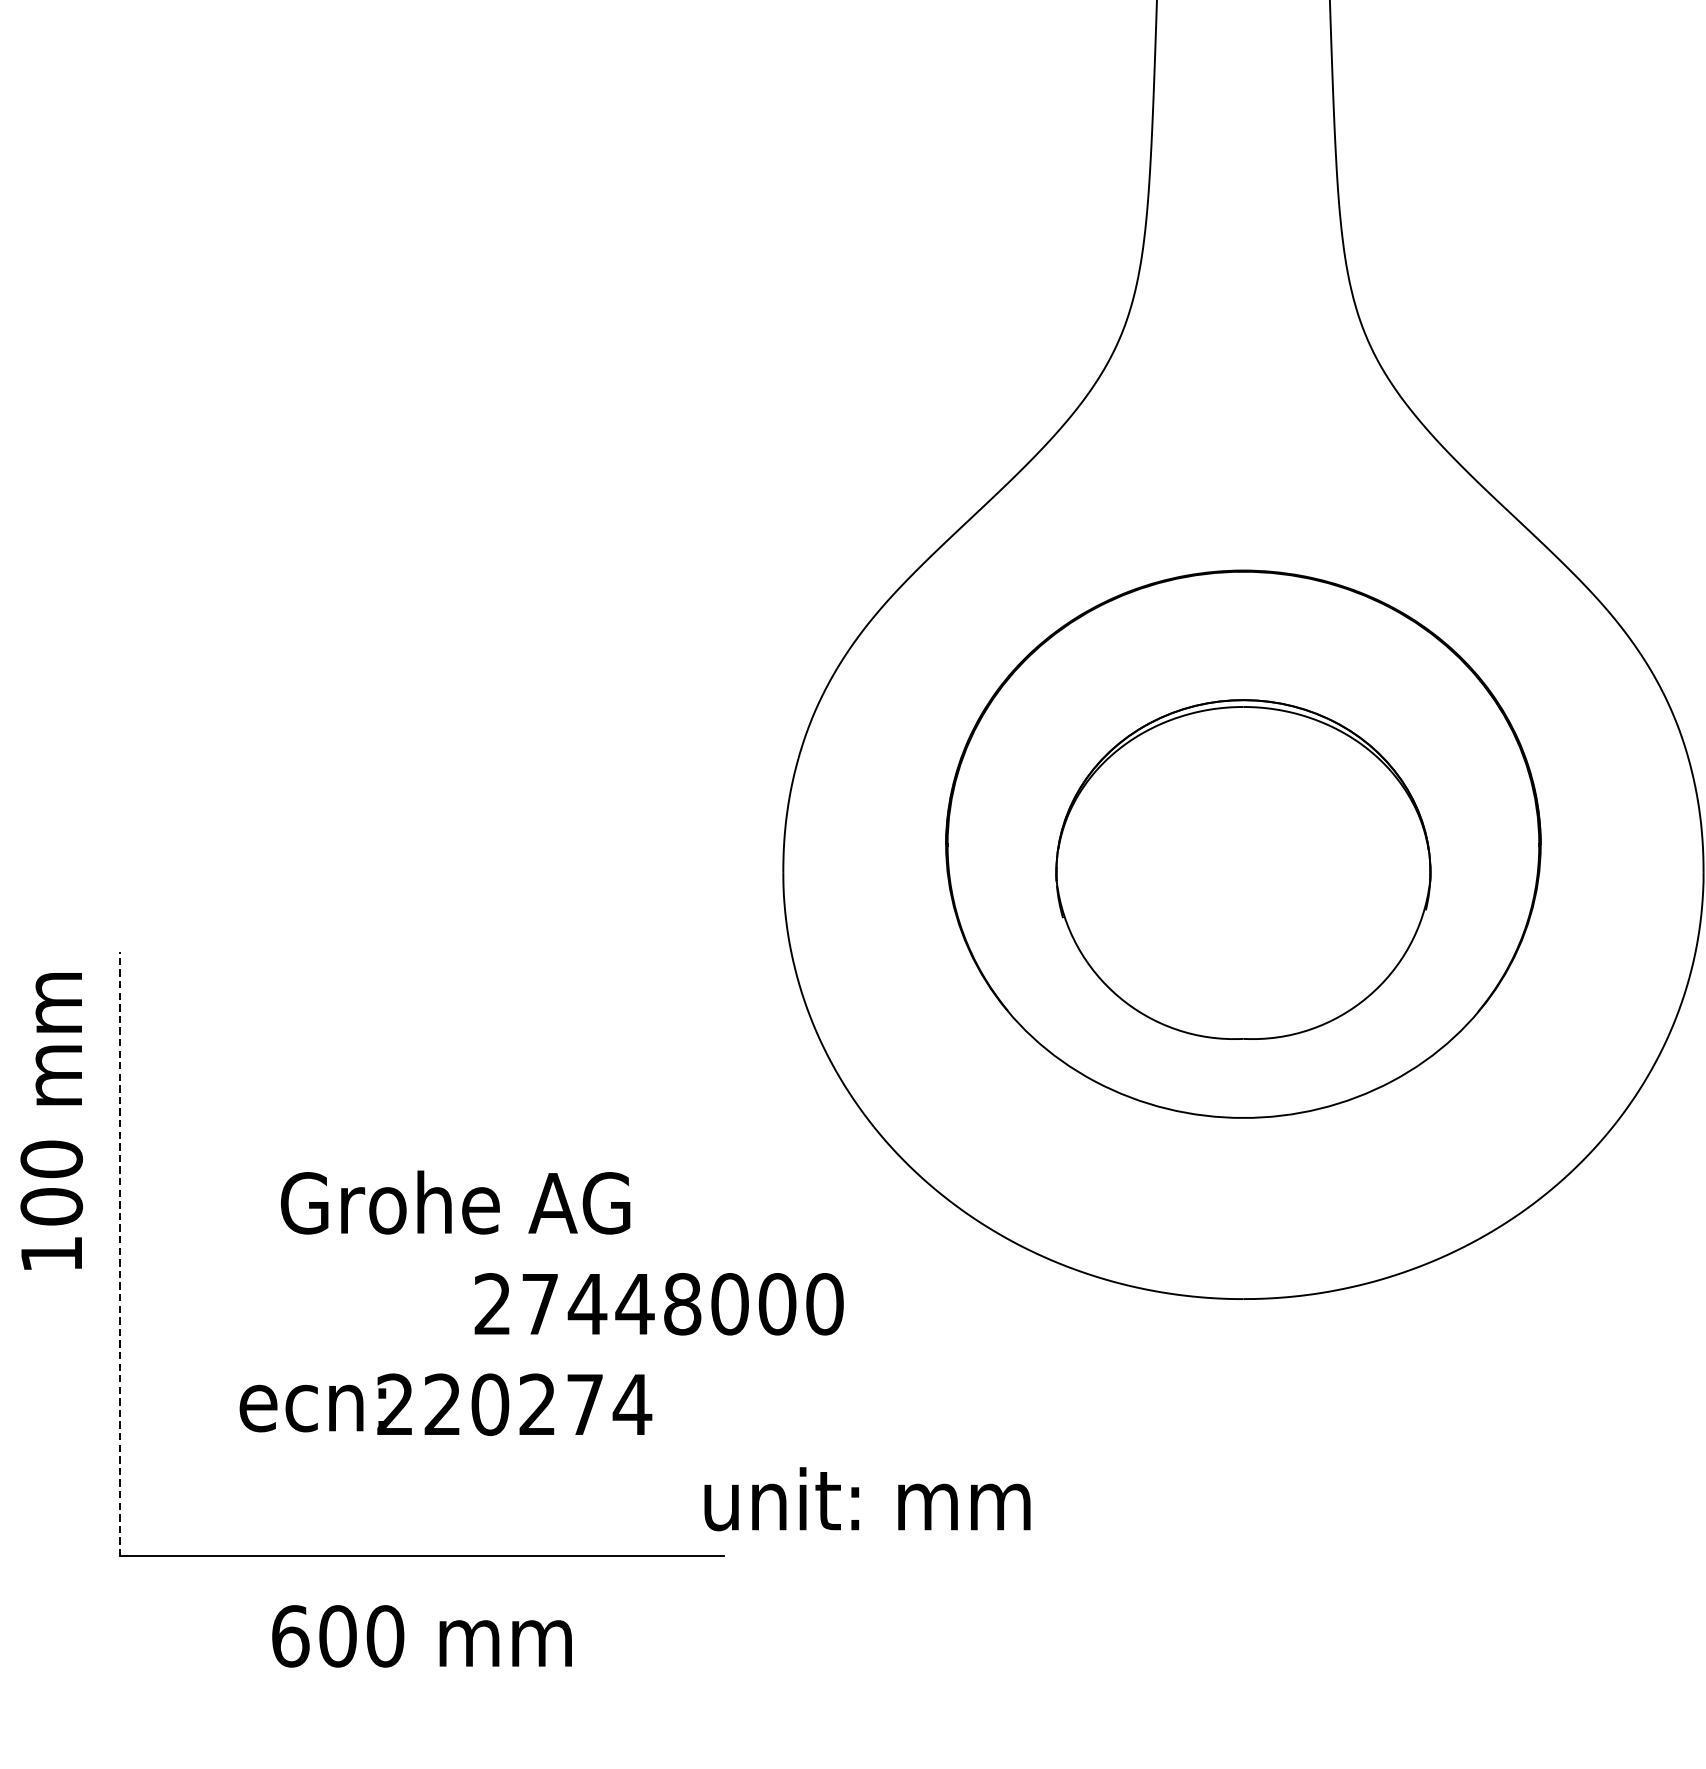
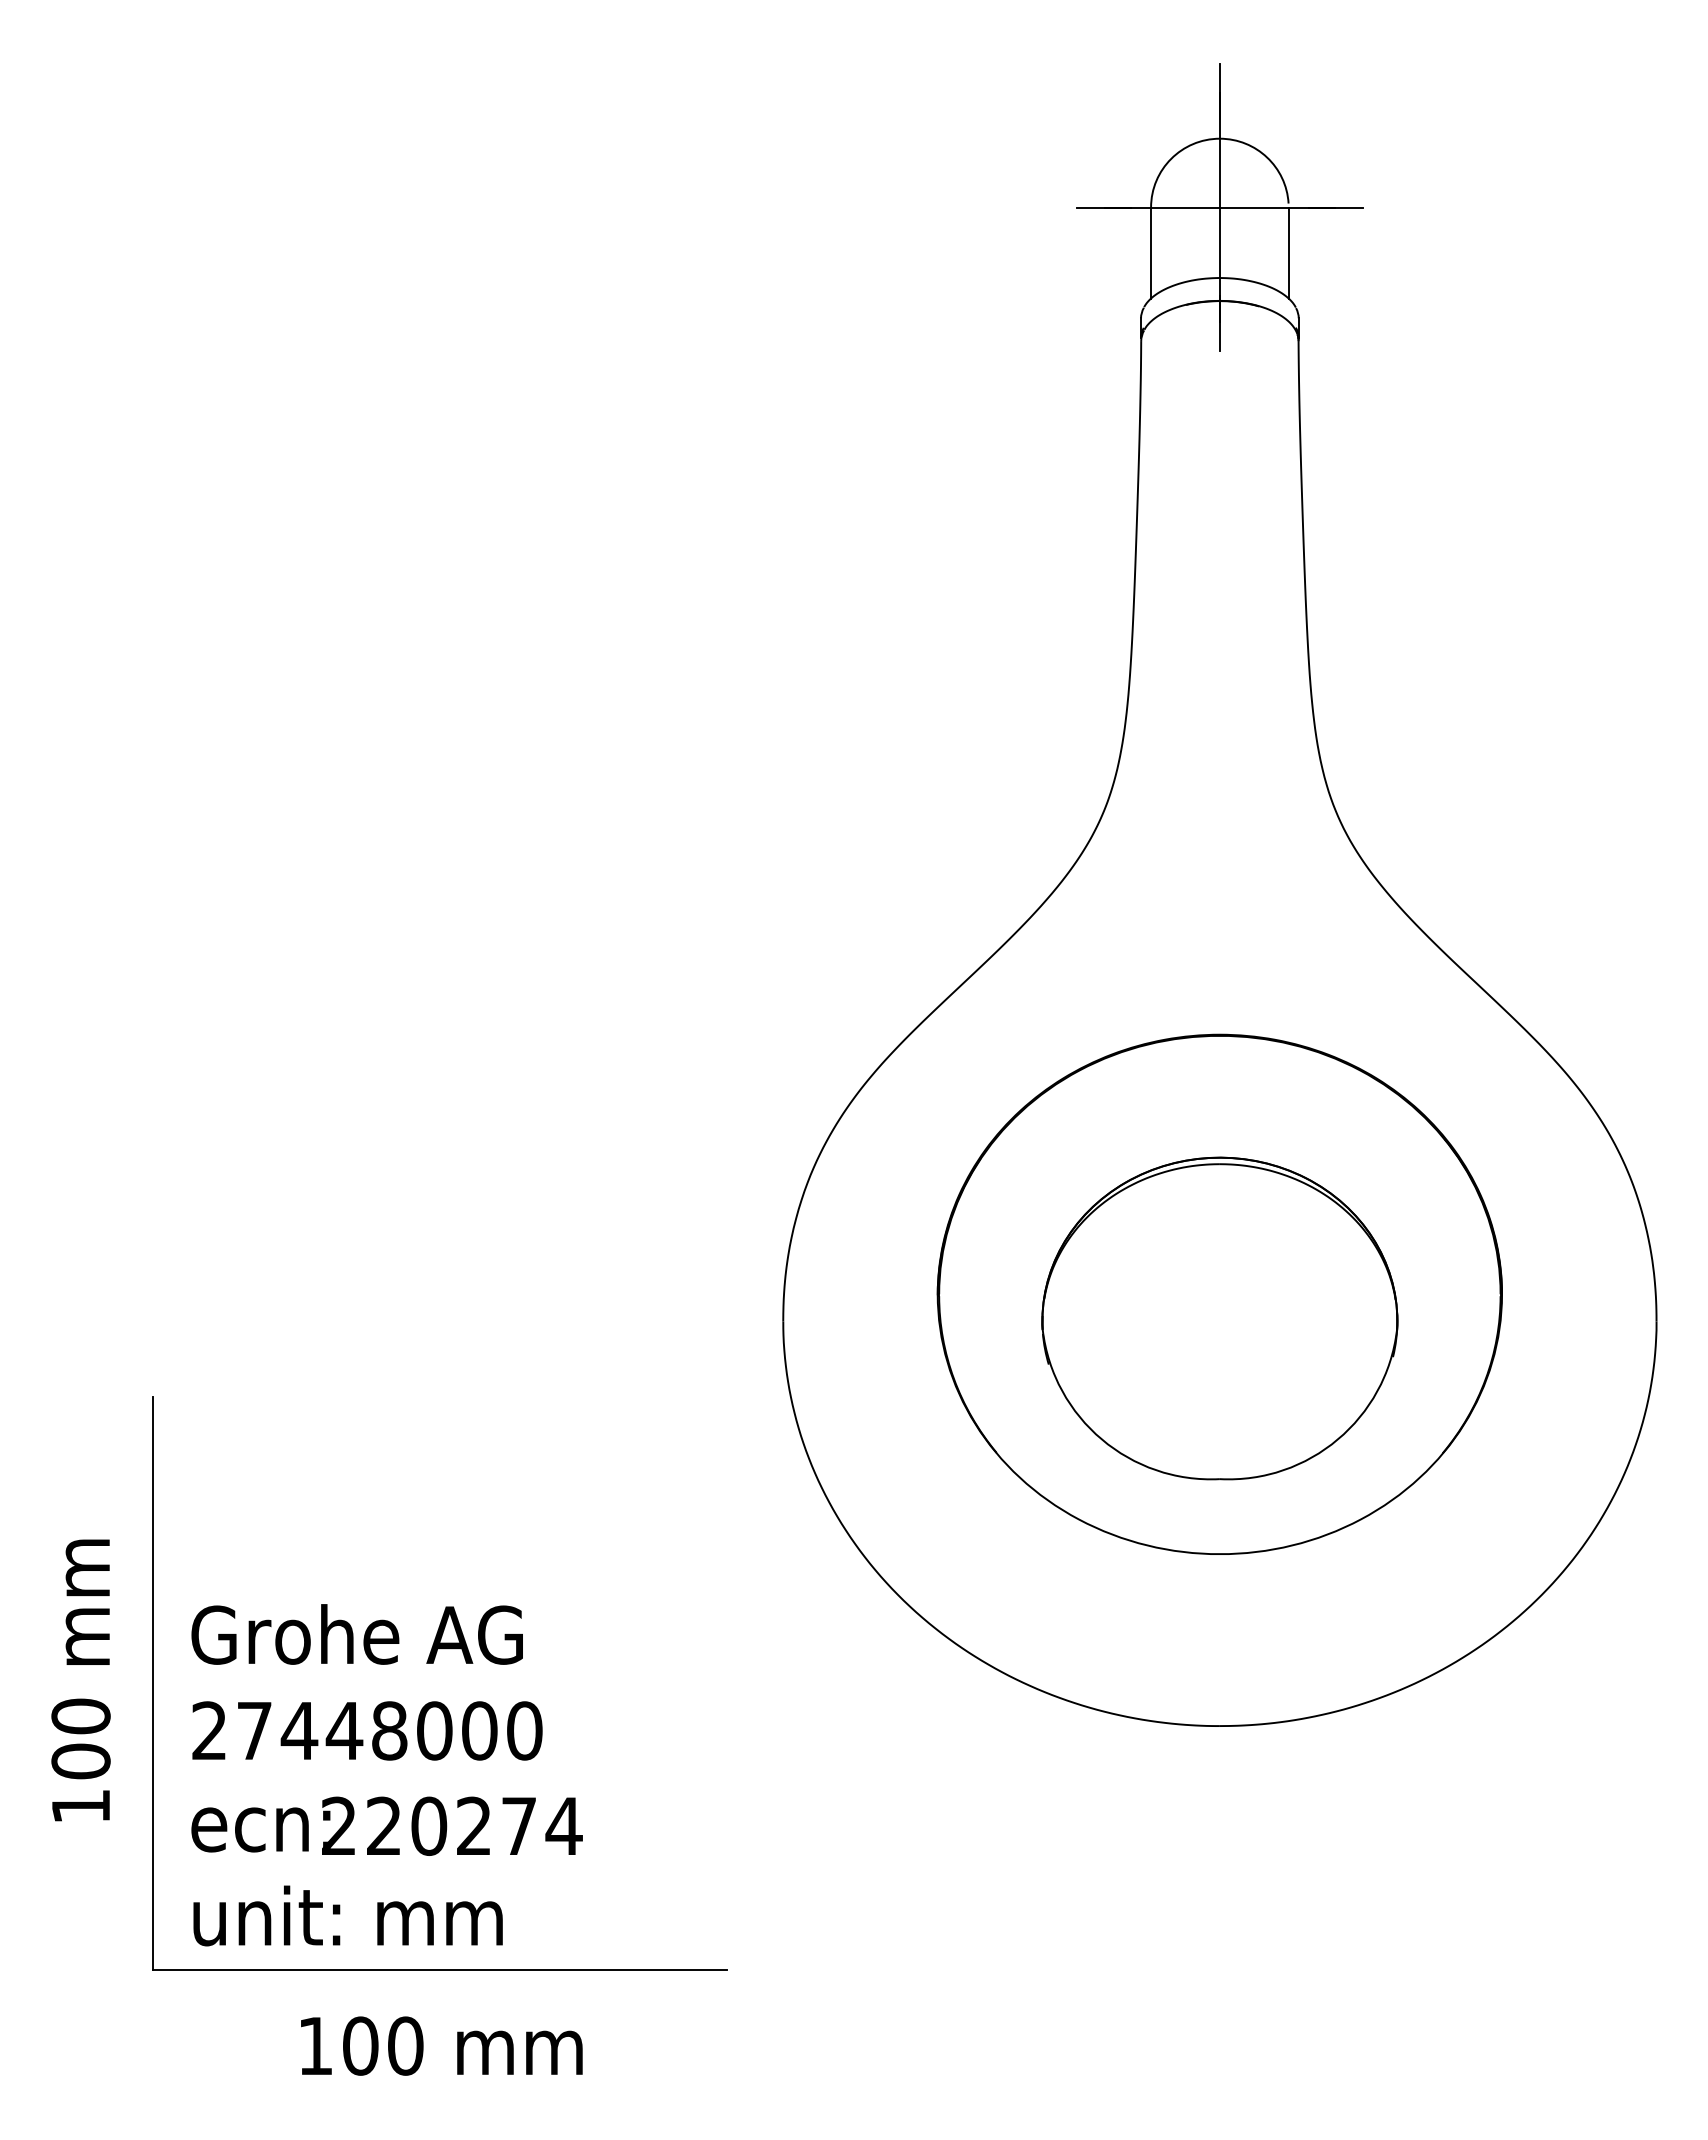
text: (51, 1121) -> (80, 1680), moved
text: (454, 1202) -> (356, 1634), moved
line: (119, 1254) -> (153, 1683), dashed -> solid
text: (659, 1303) -> (367, 1730), moved
text: (445, 1403) -> (386, 1825), moved
text: (866, 1498) -> (347, 1915), moved
text: (290, 1635) -> (315, 2045), 600 -> 100

